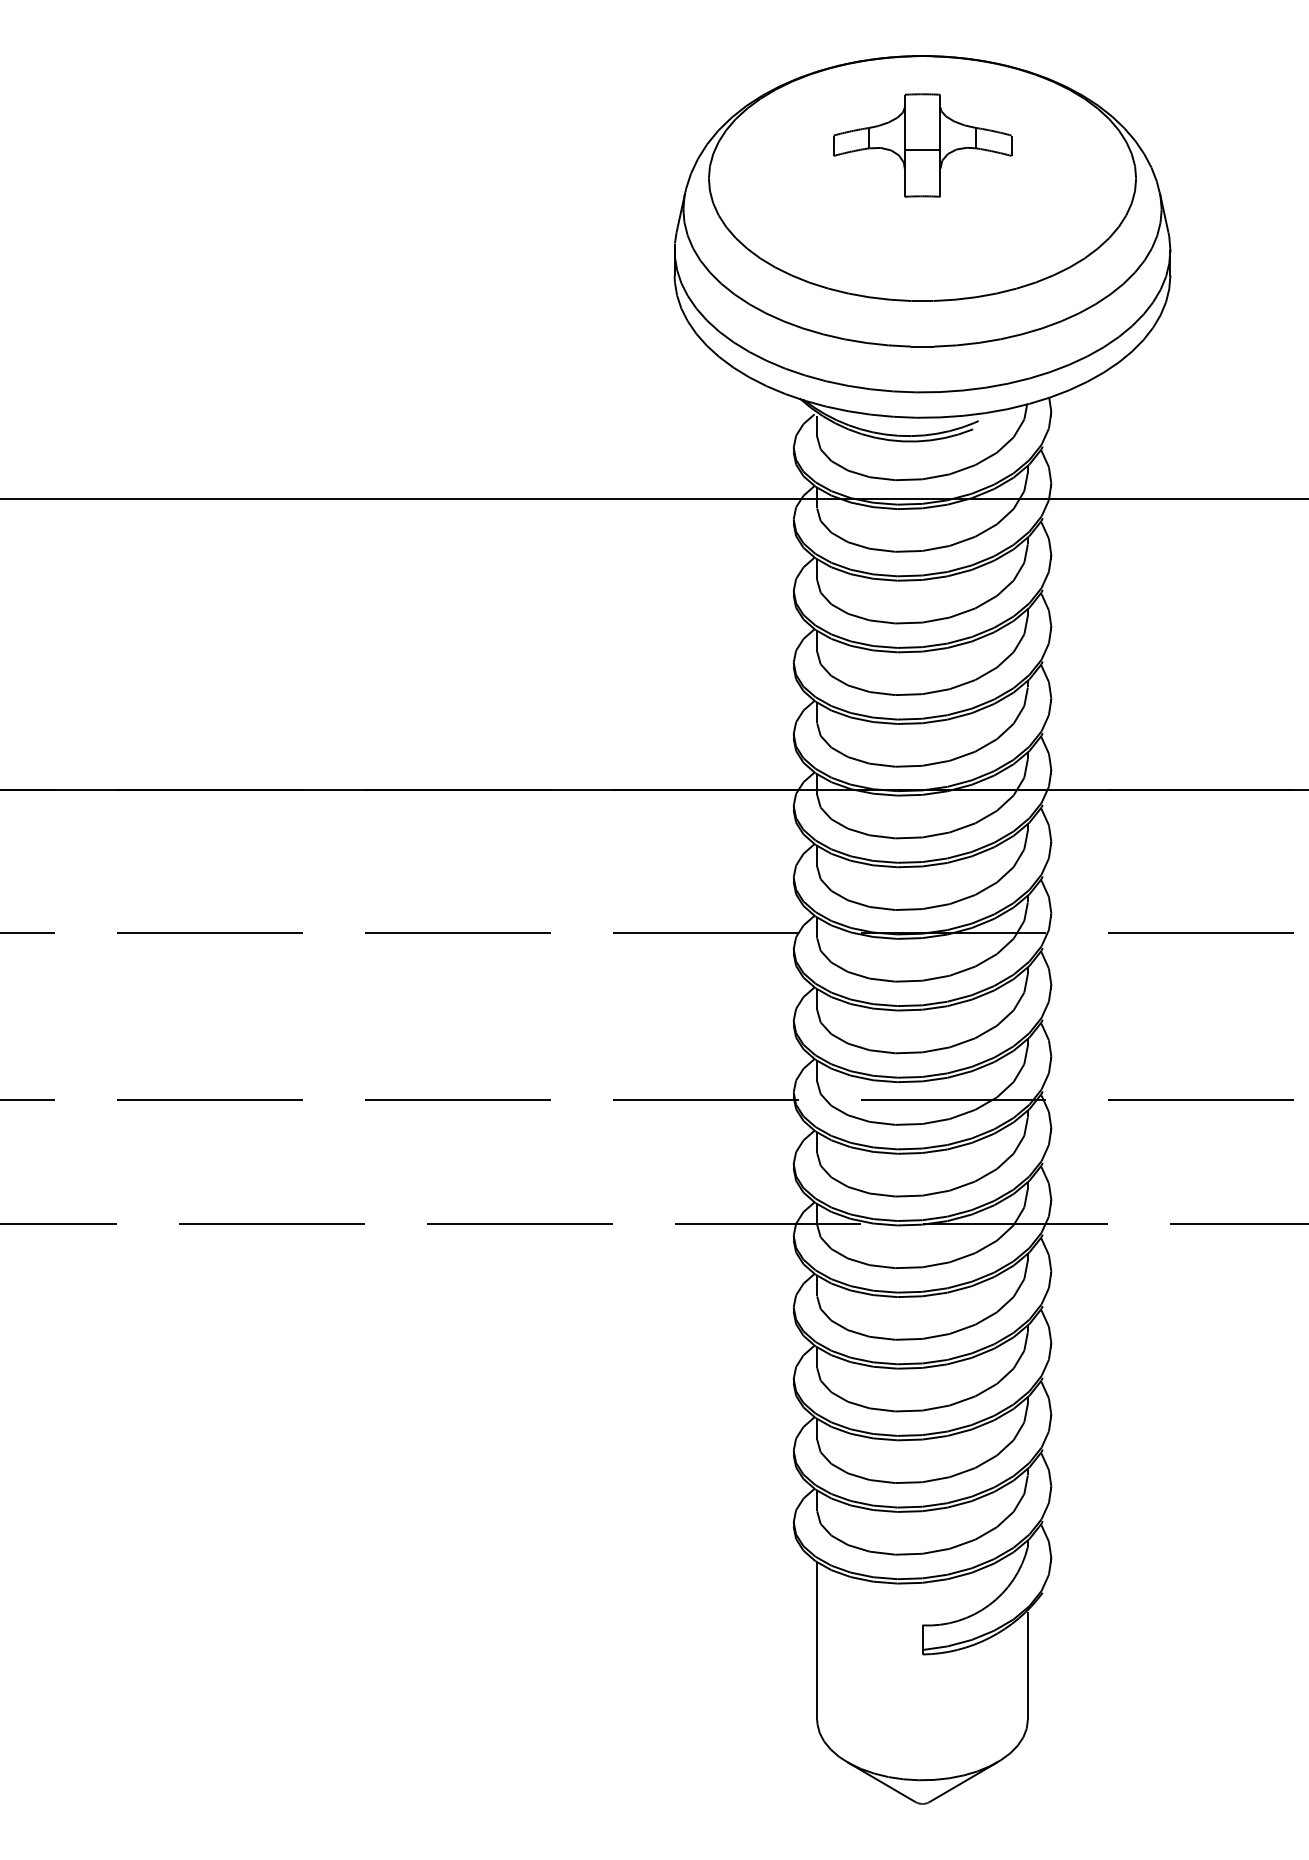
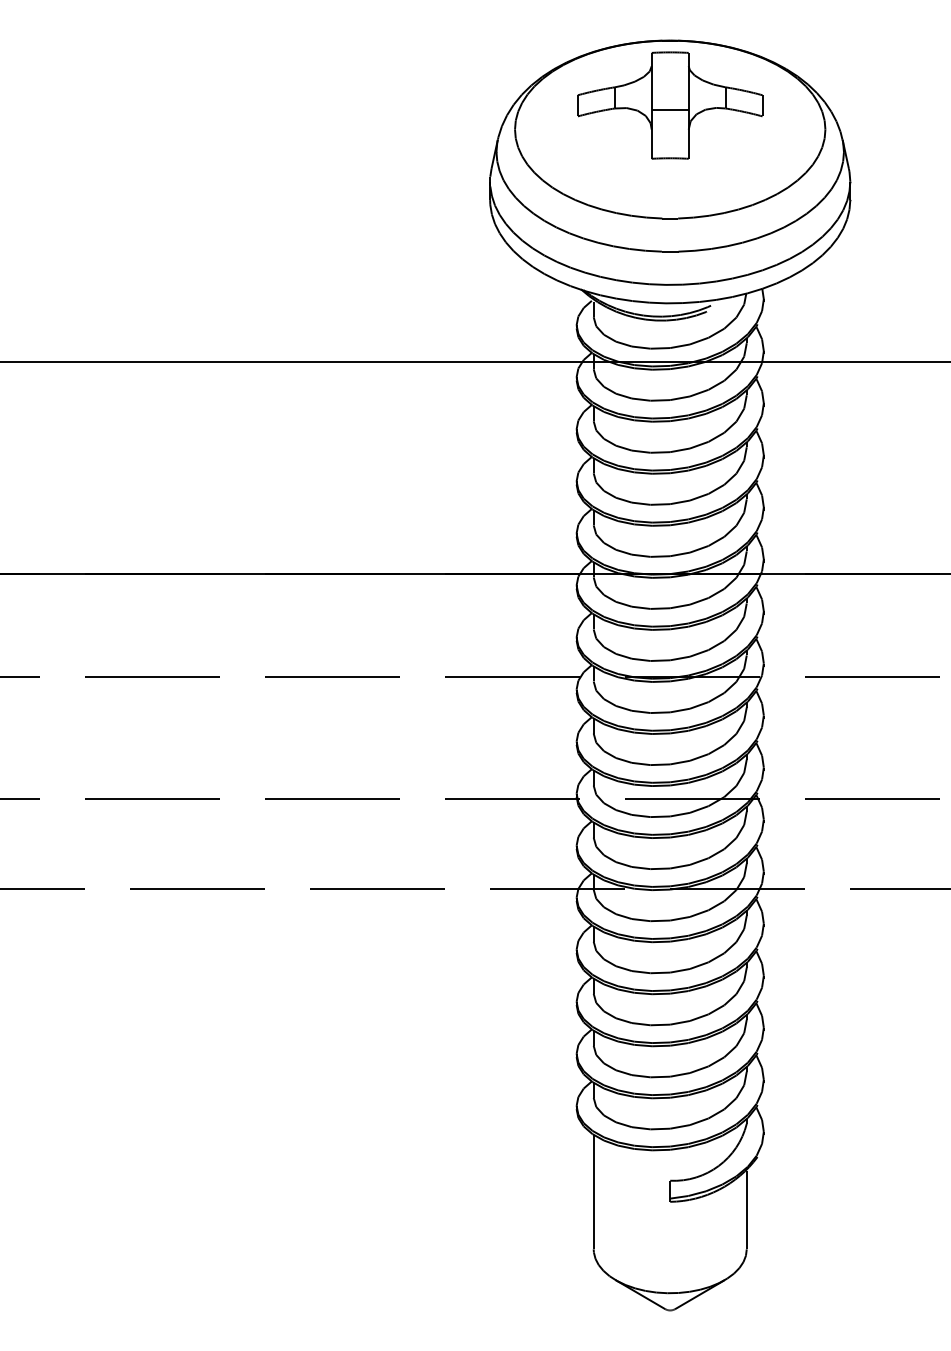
part: (922, 145) -> (670, 105), size x1.43

